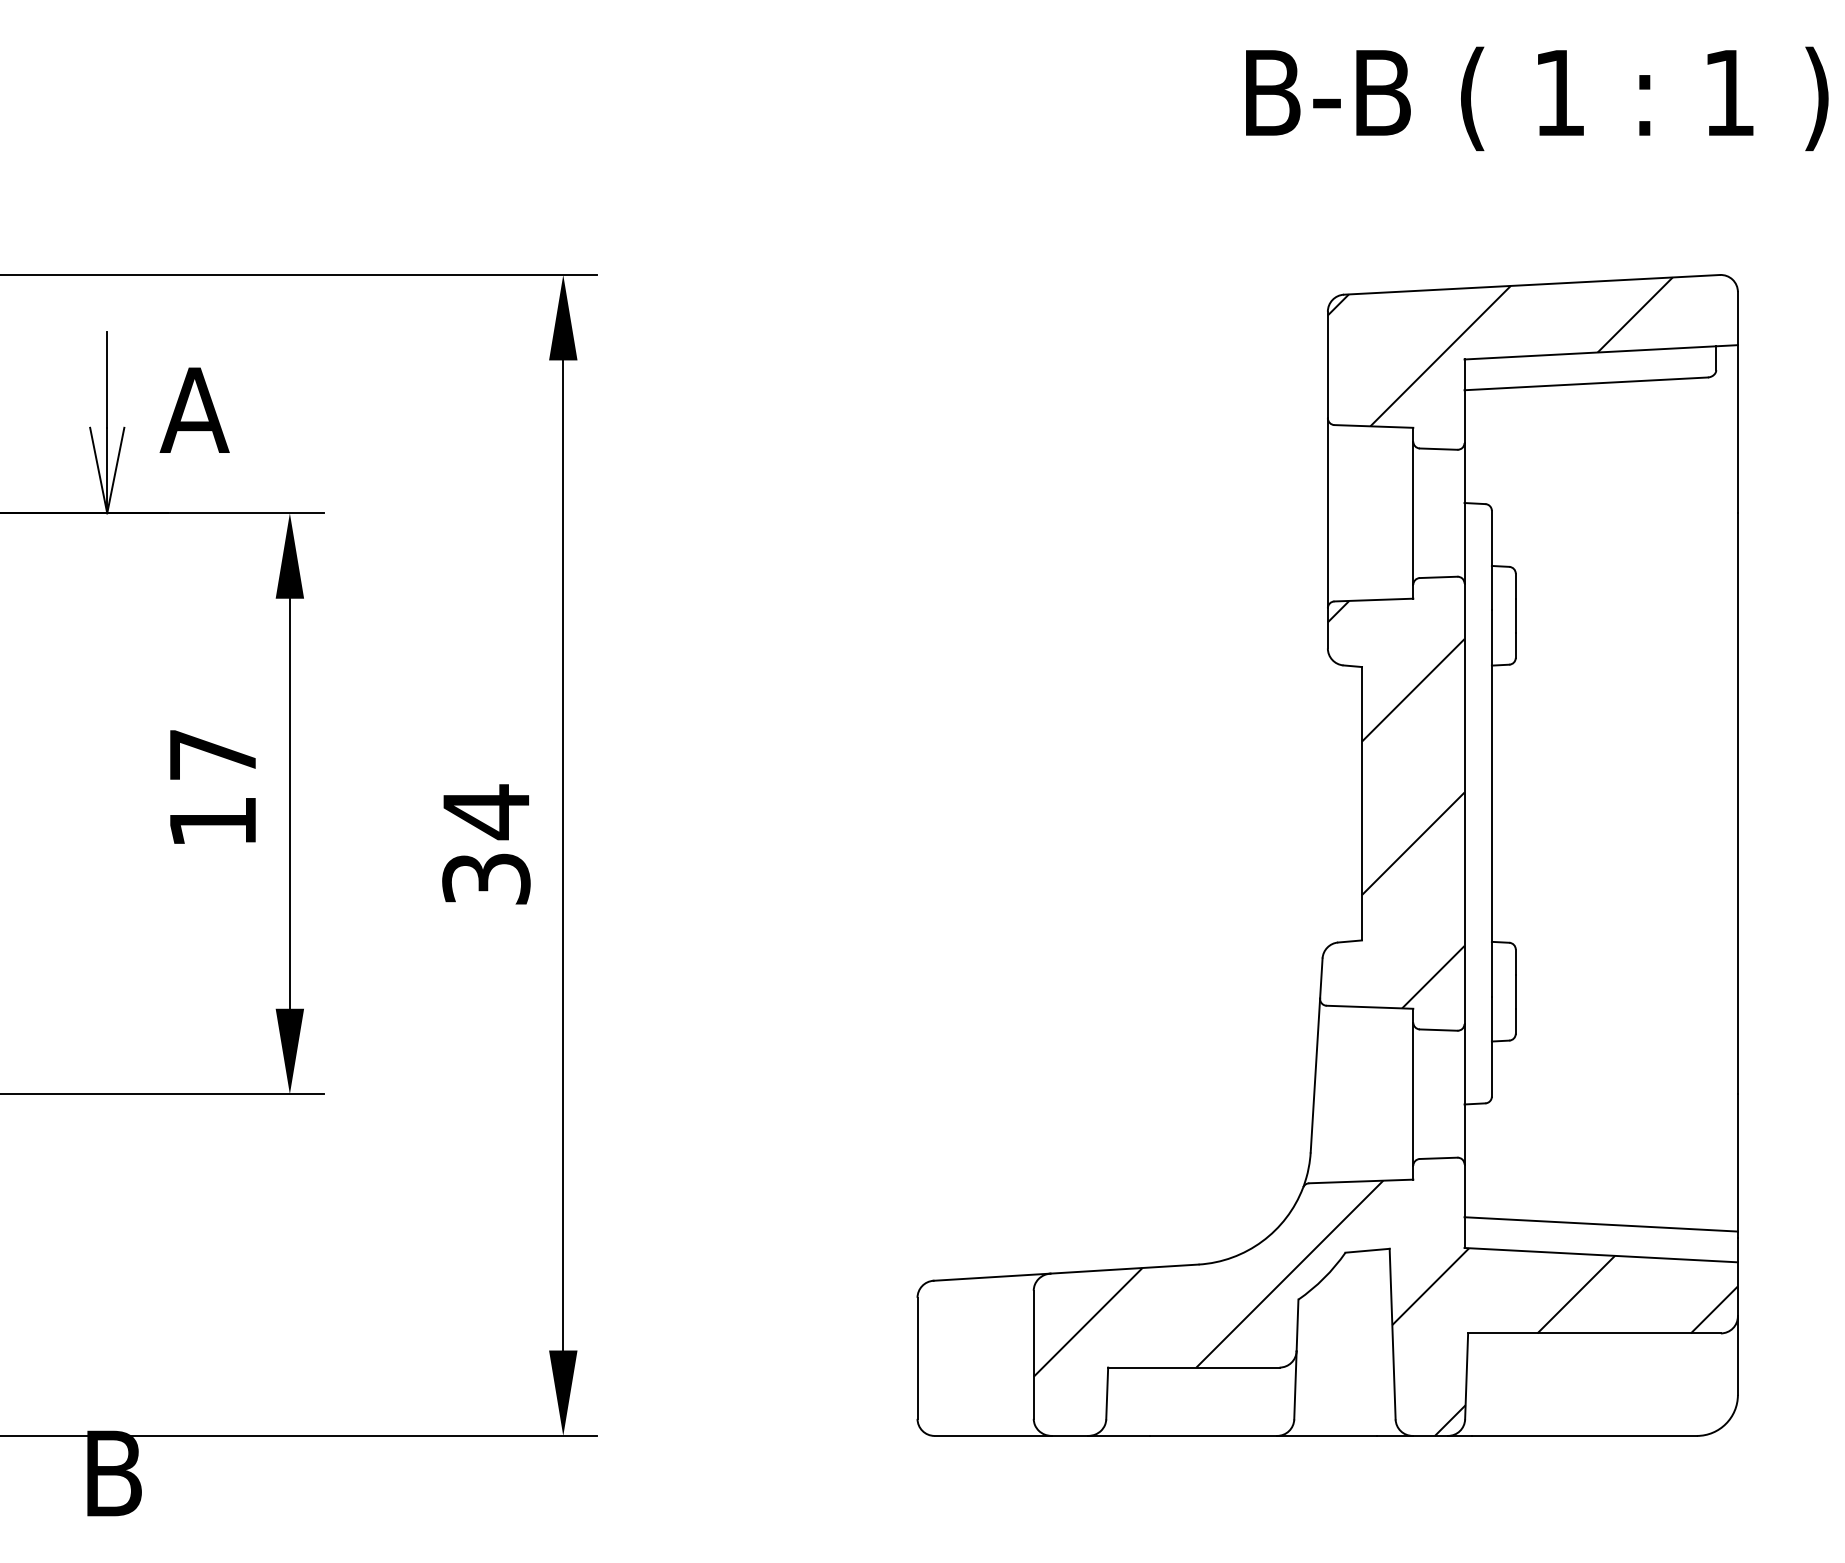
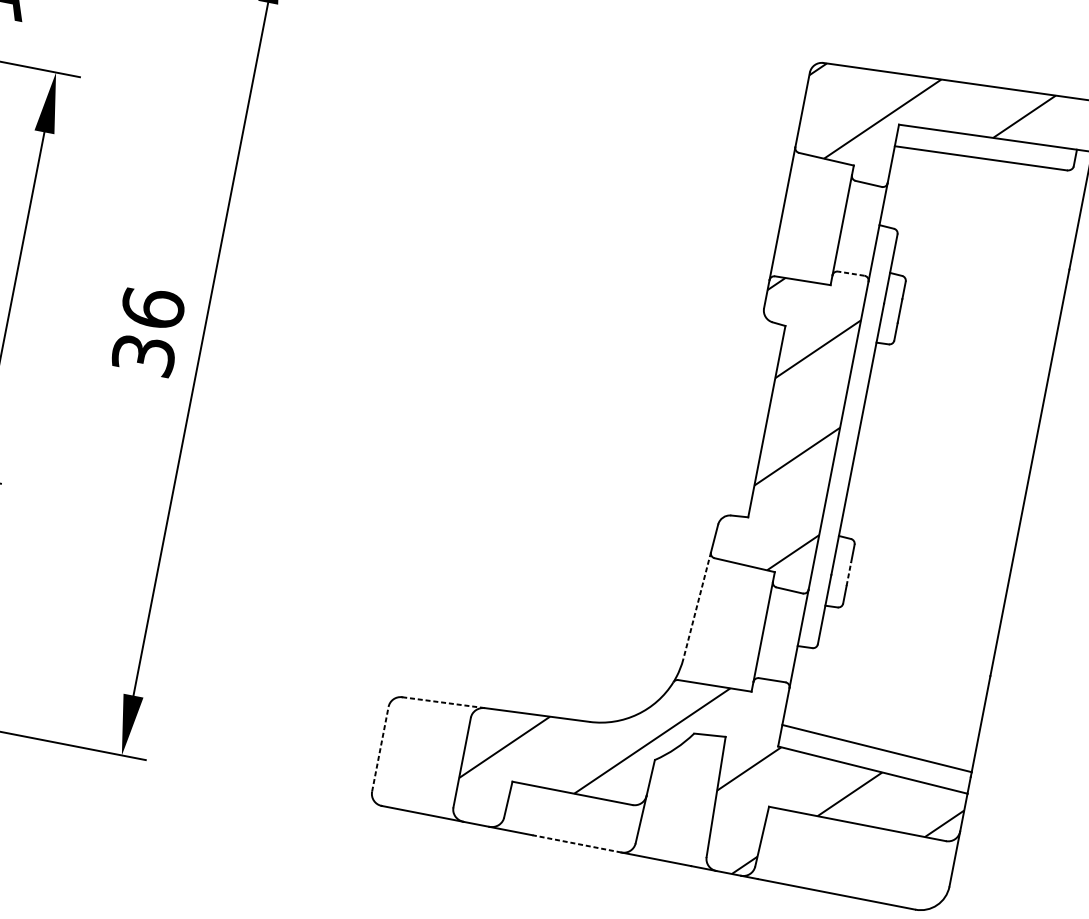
line: (1438, 577) -> (851, 273), solid -> dashed
text: (486, 812) -> (152, 308), 34 -> 36
line: (1515, 991) -> (848, 573), solid -> dashed
line: (1315, 1076) -> (697, 606), solid -> dashed
line: (992, 1277) -> (443, 702), solid -> dashed
line: (917, 1358) -> (380, 749), solid -> dashed
line: (1213, 1435) -> (576, 843), solid -> dashed

